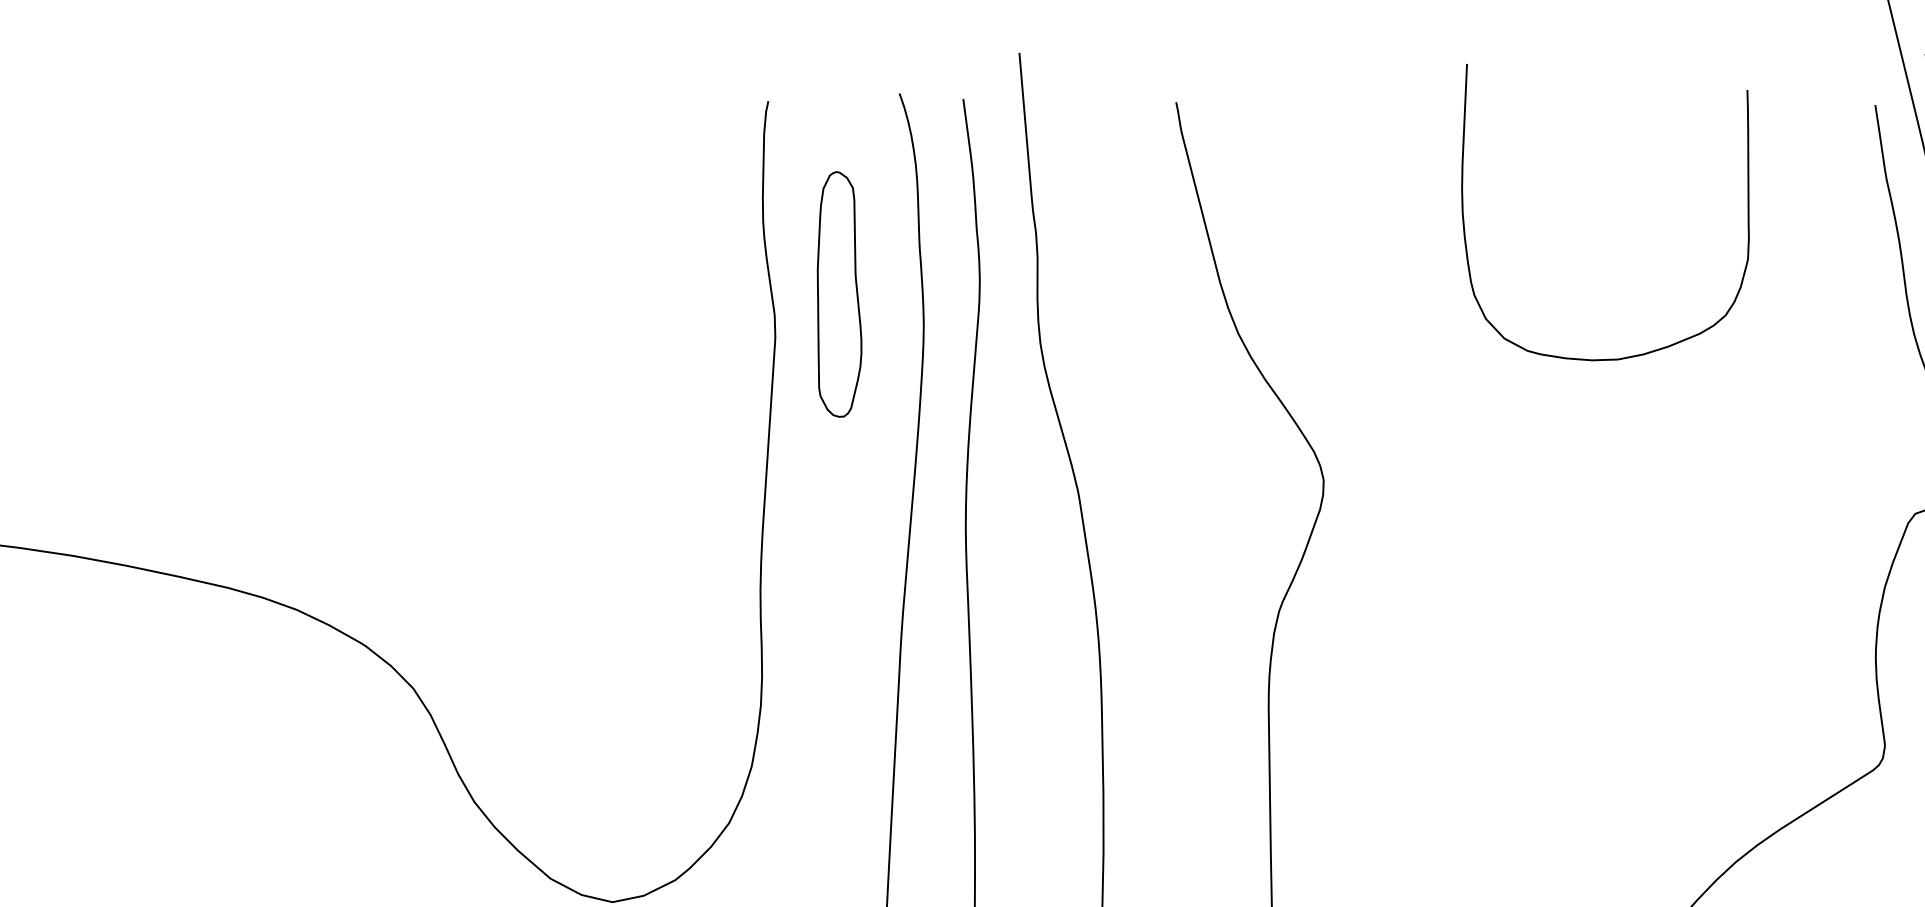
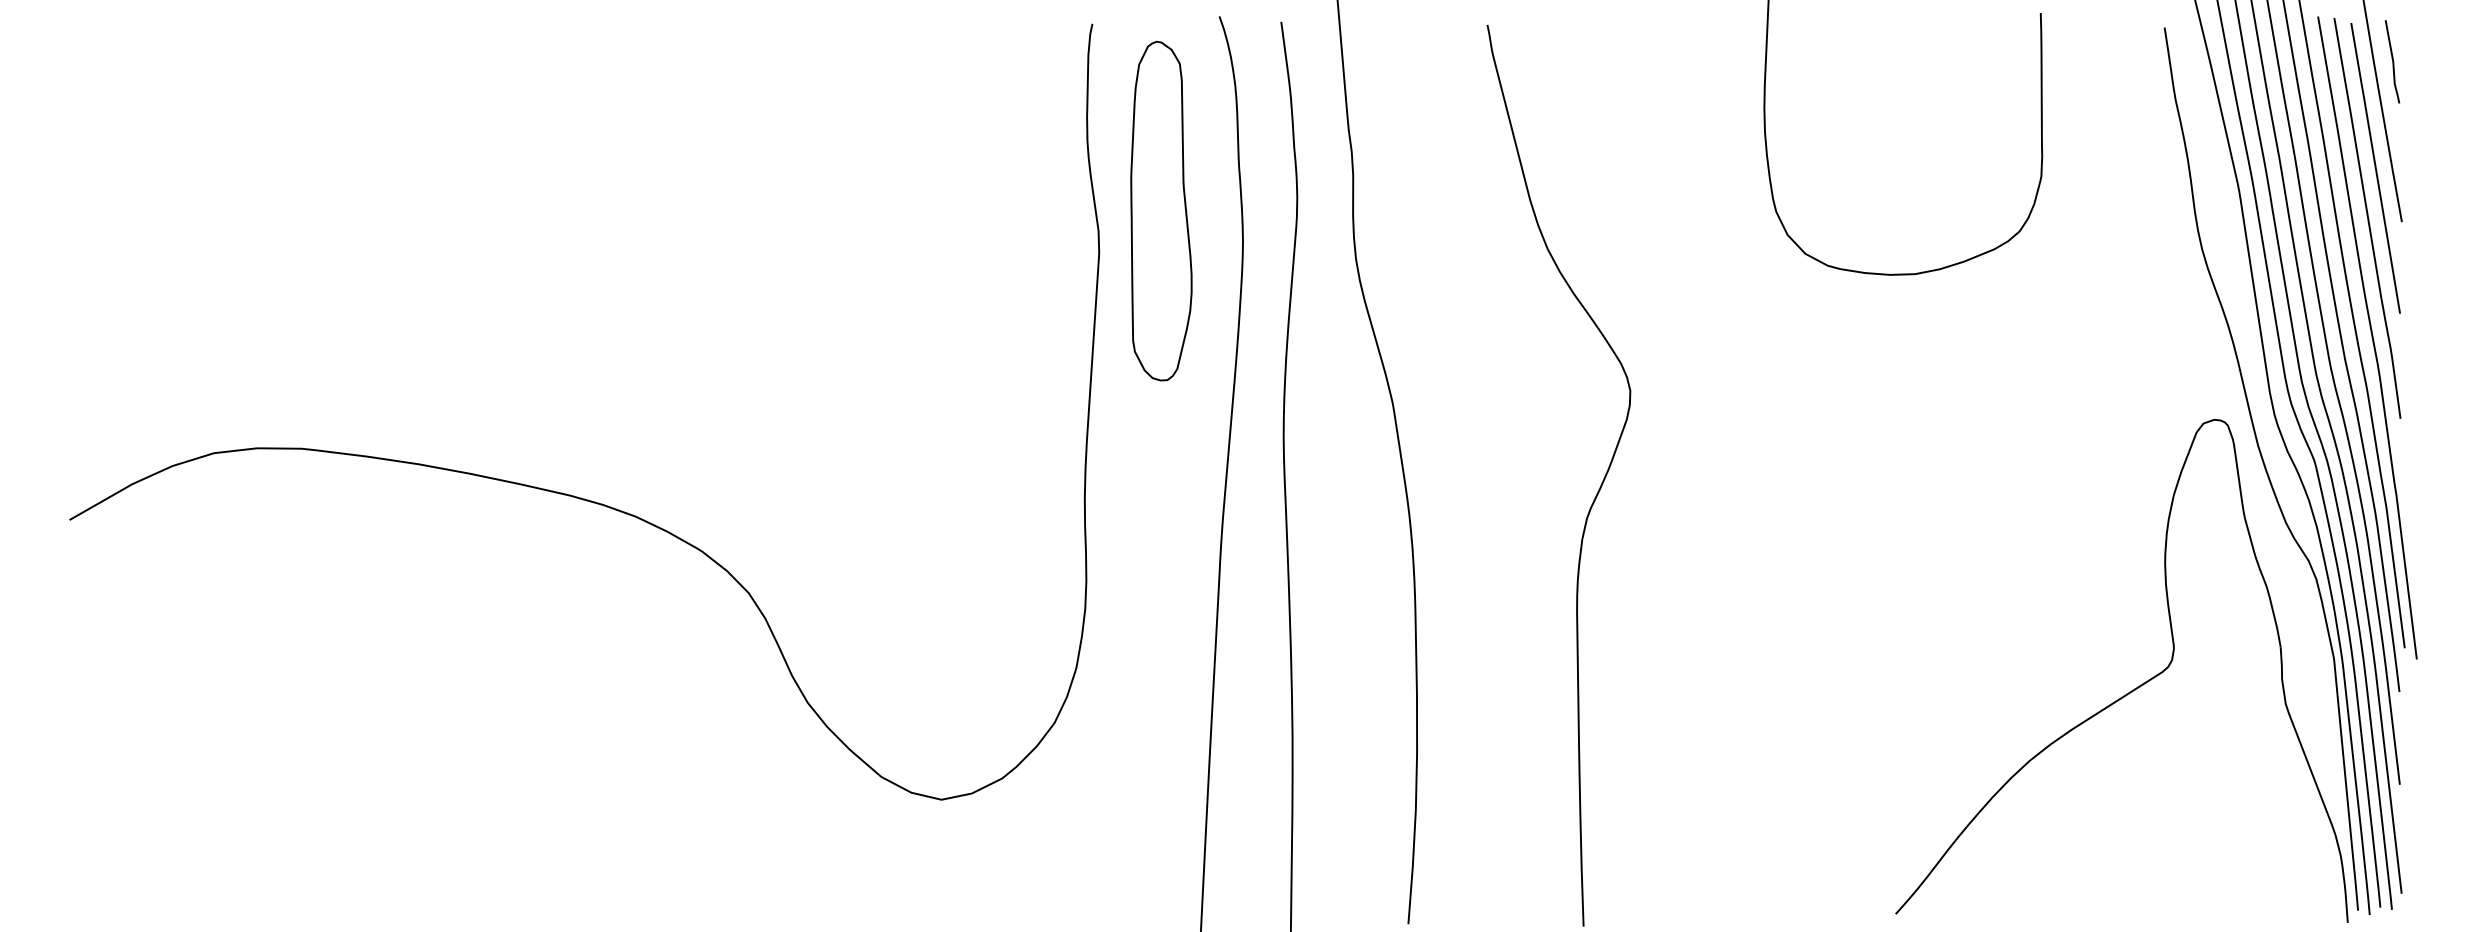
part: (839, 293) -> (1161, 210), size x1.43

